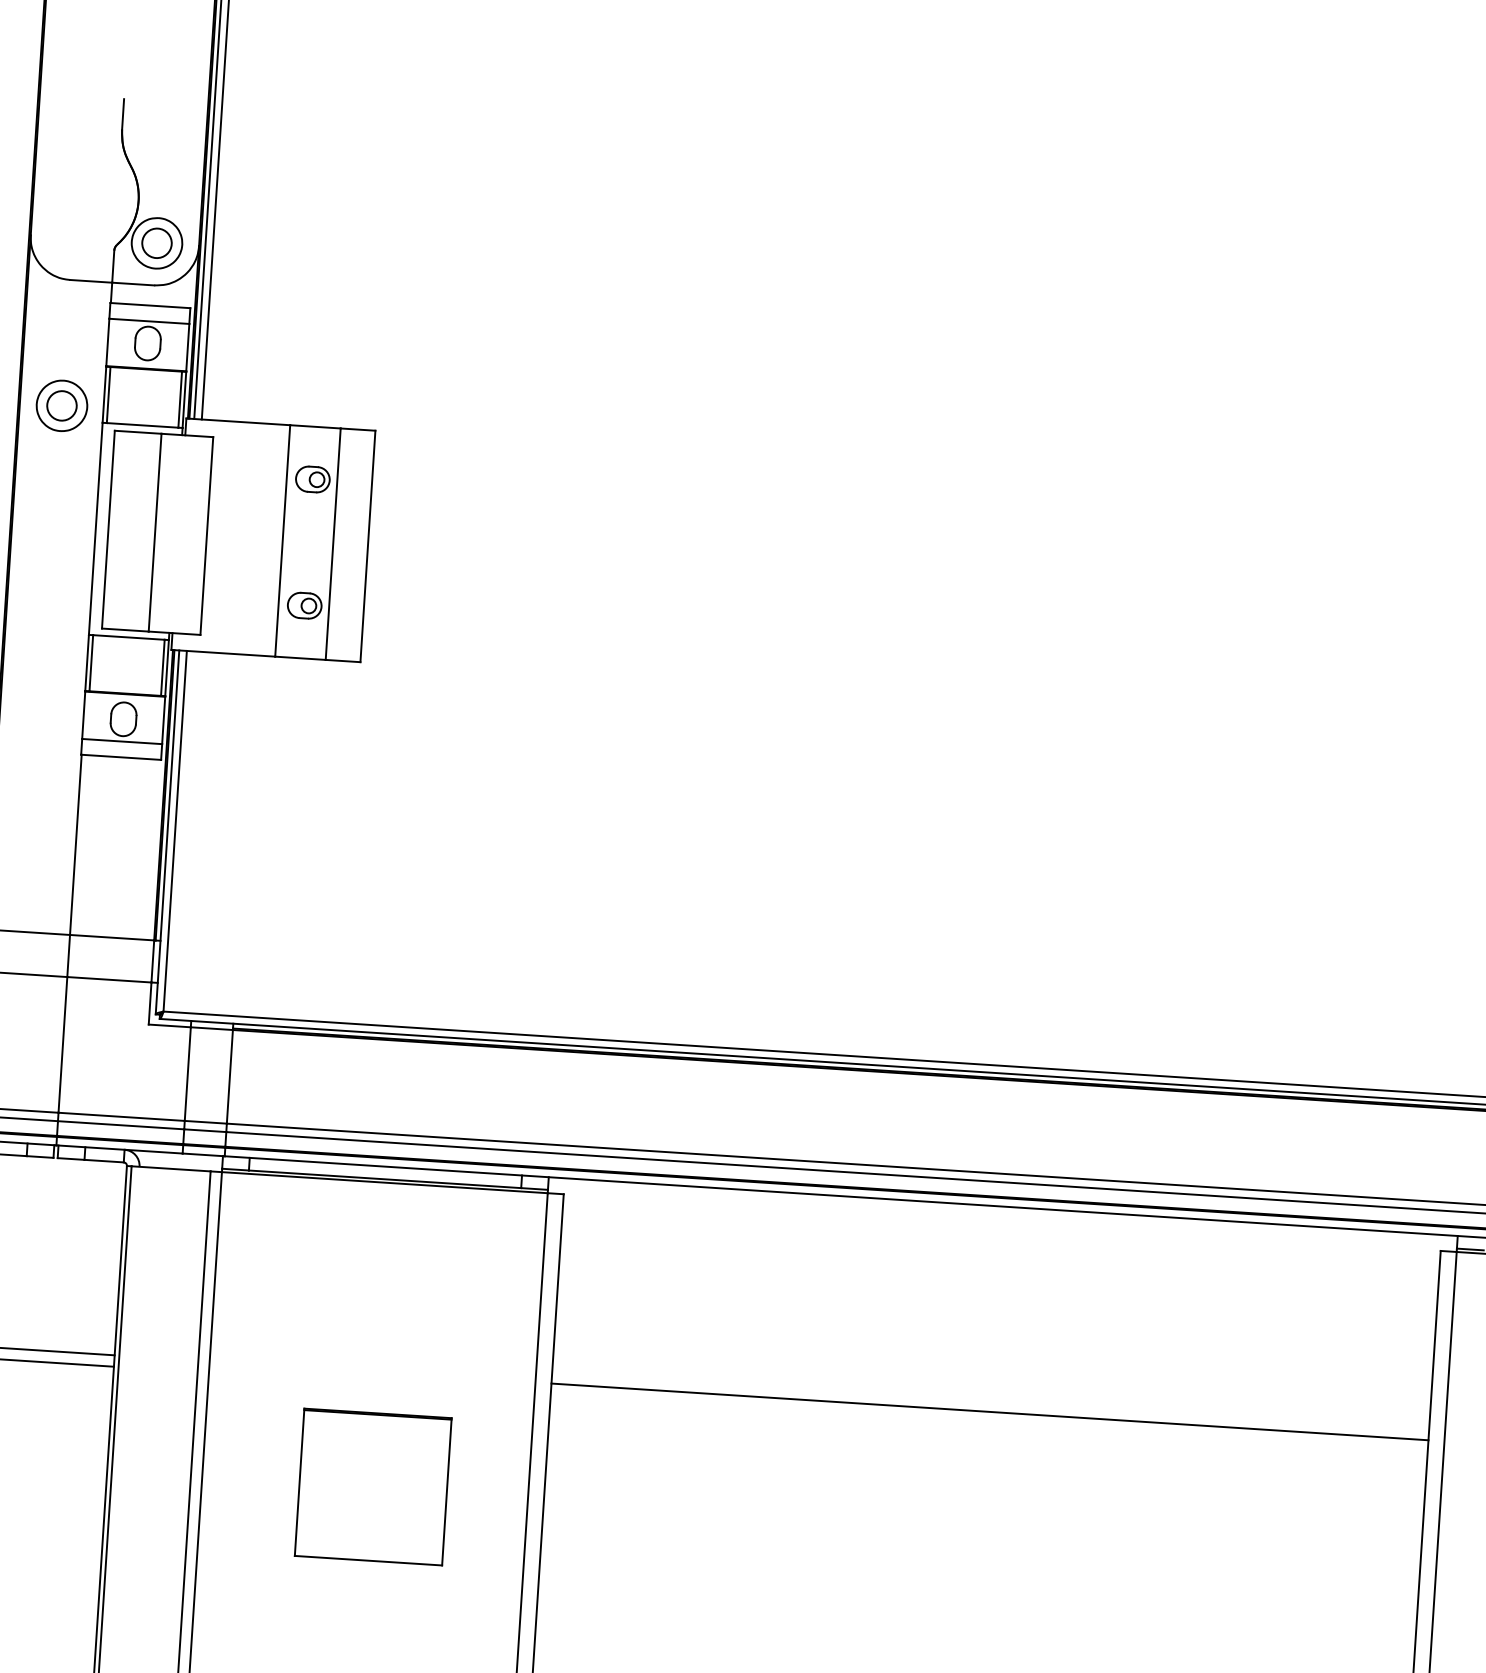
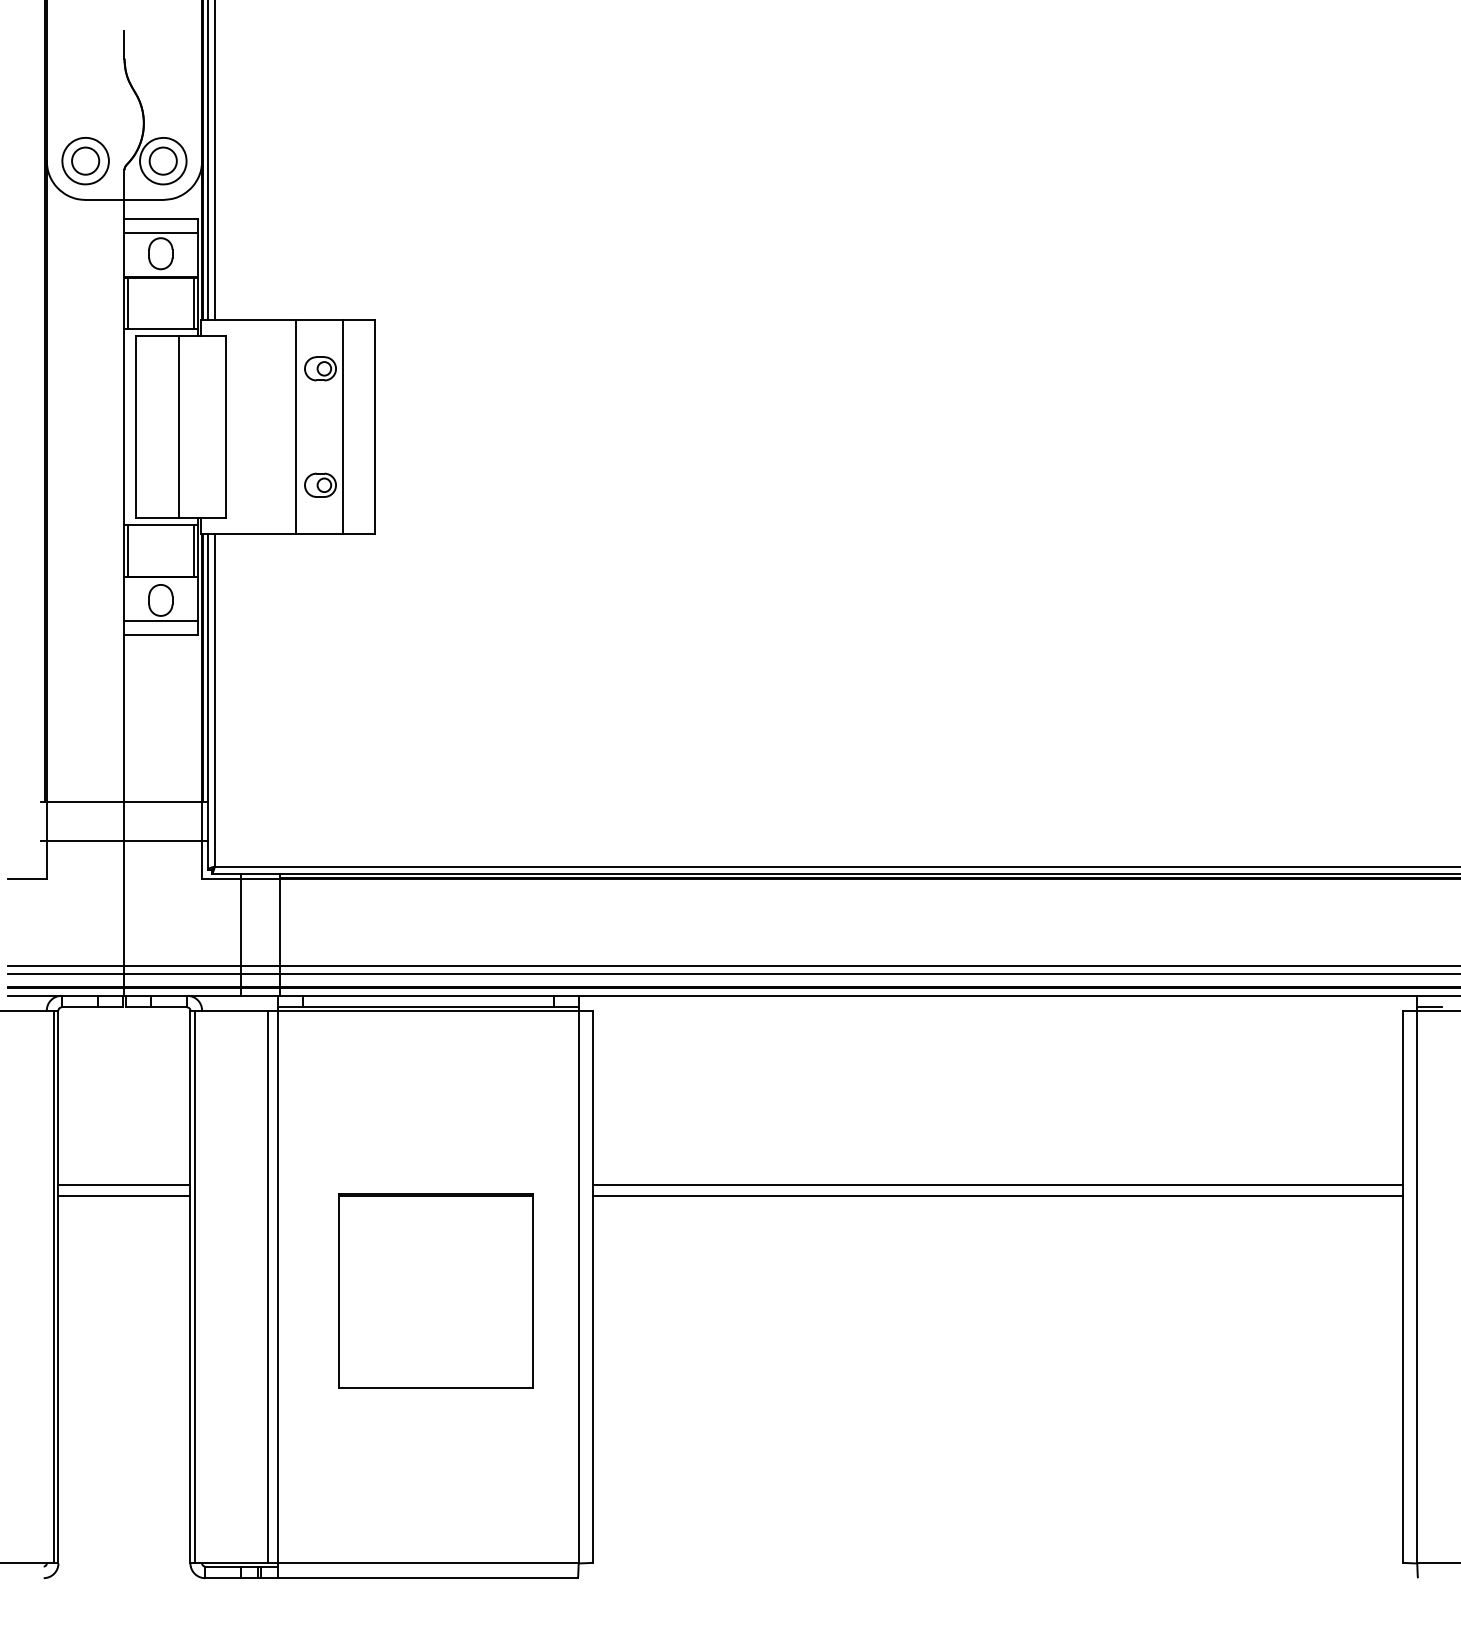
part: (61, 406) -> (85, 161), moved
line: (988, 1422) -> (997, 1195), added
part: (372, 1486) -> (435, 1290), size x1.43

